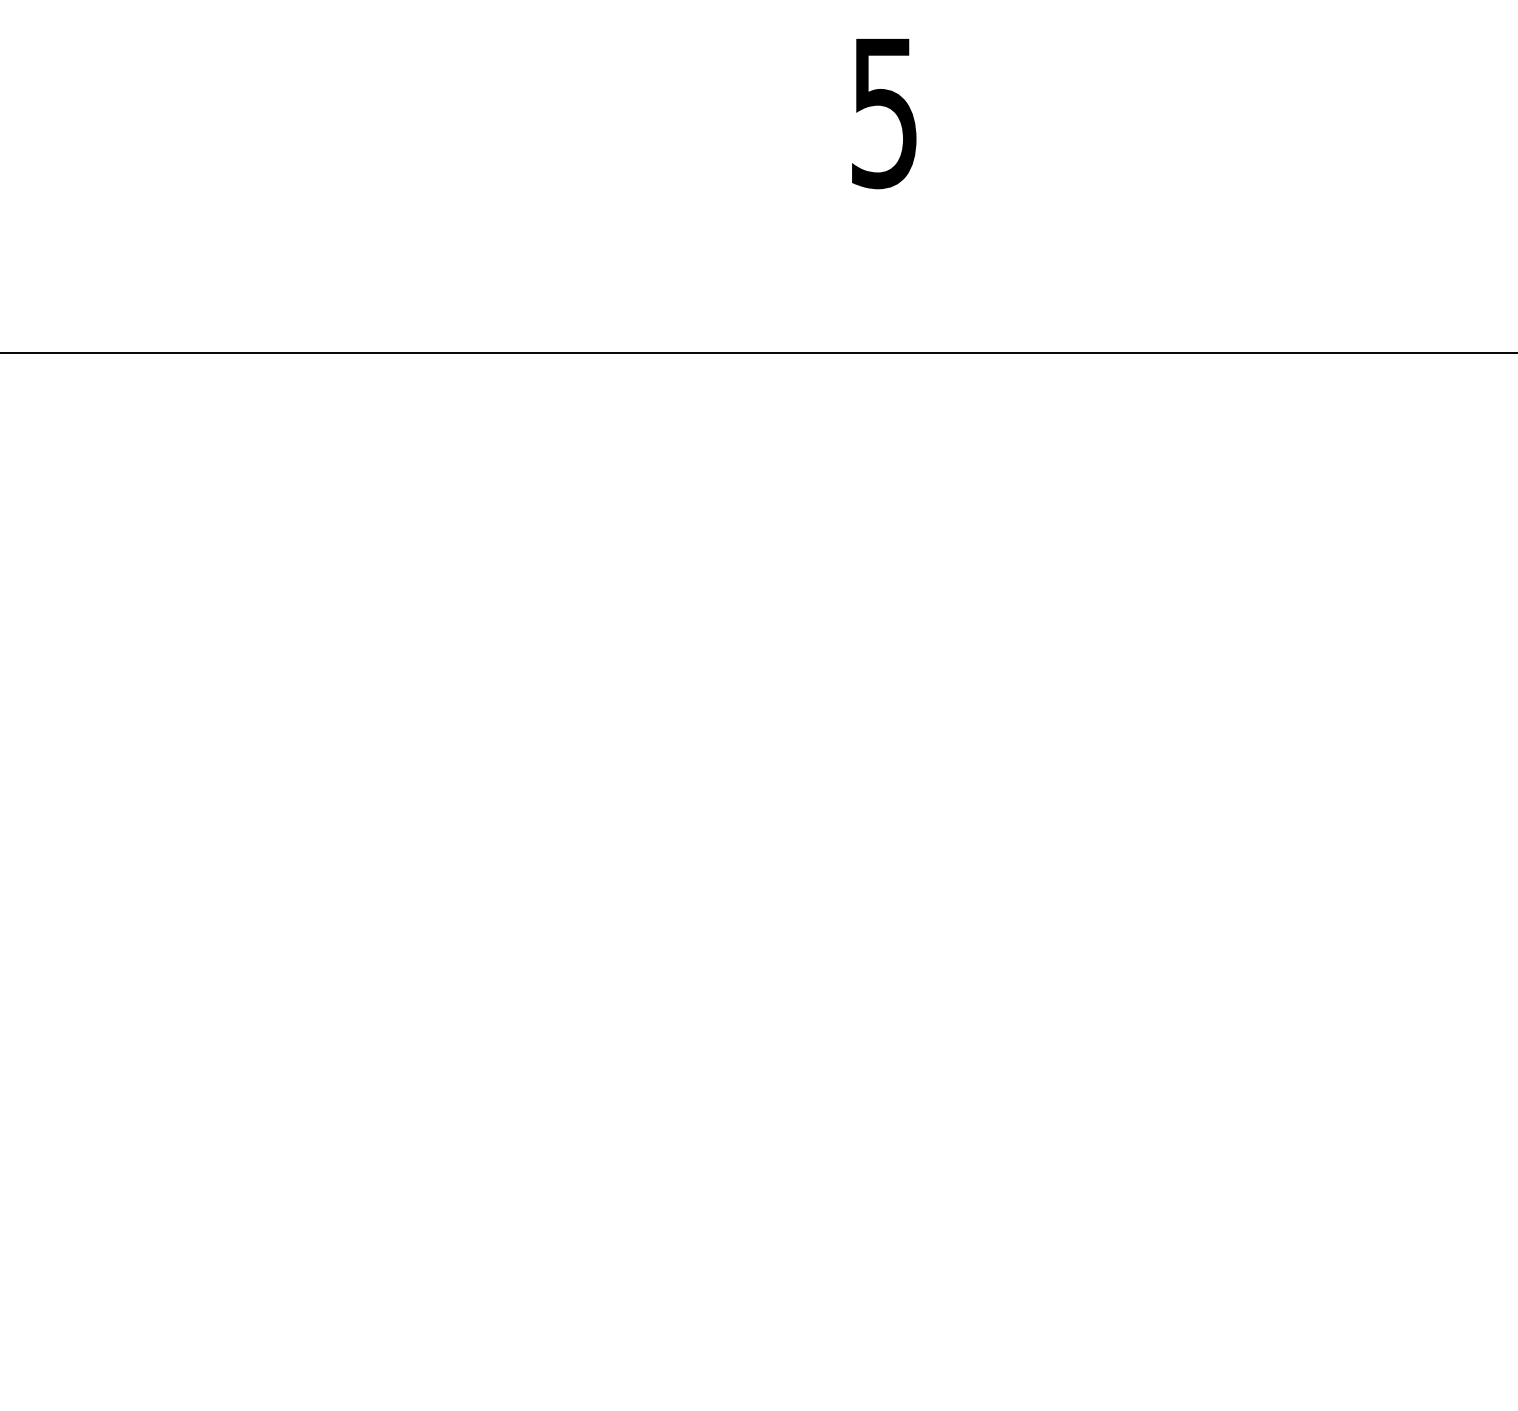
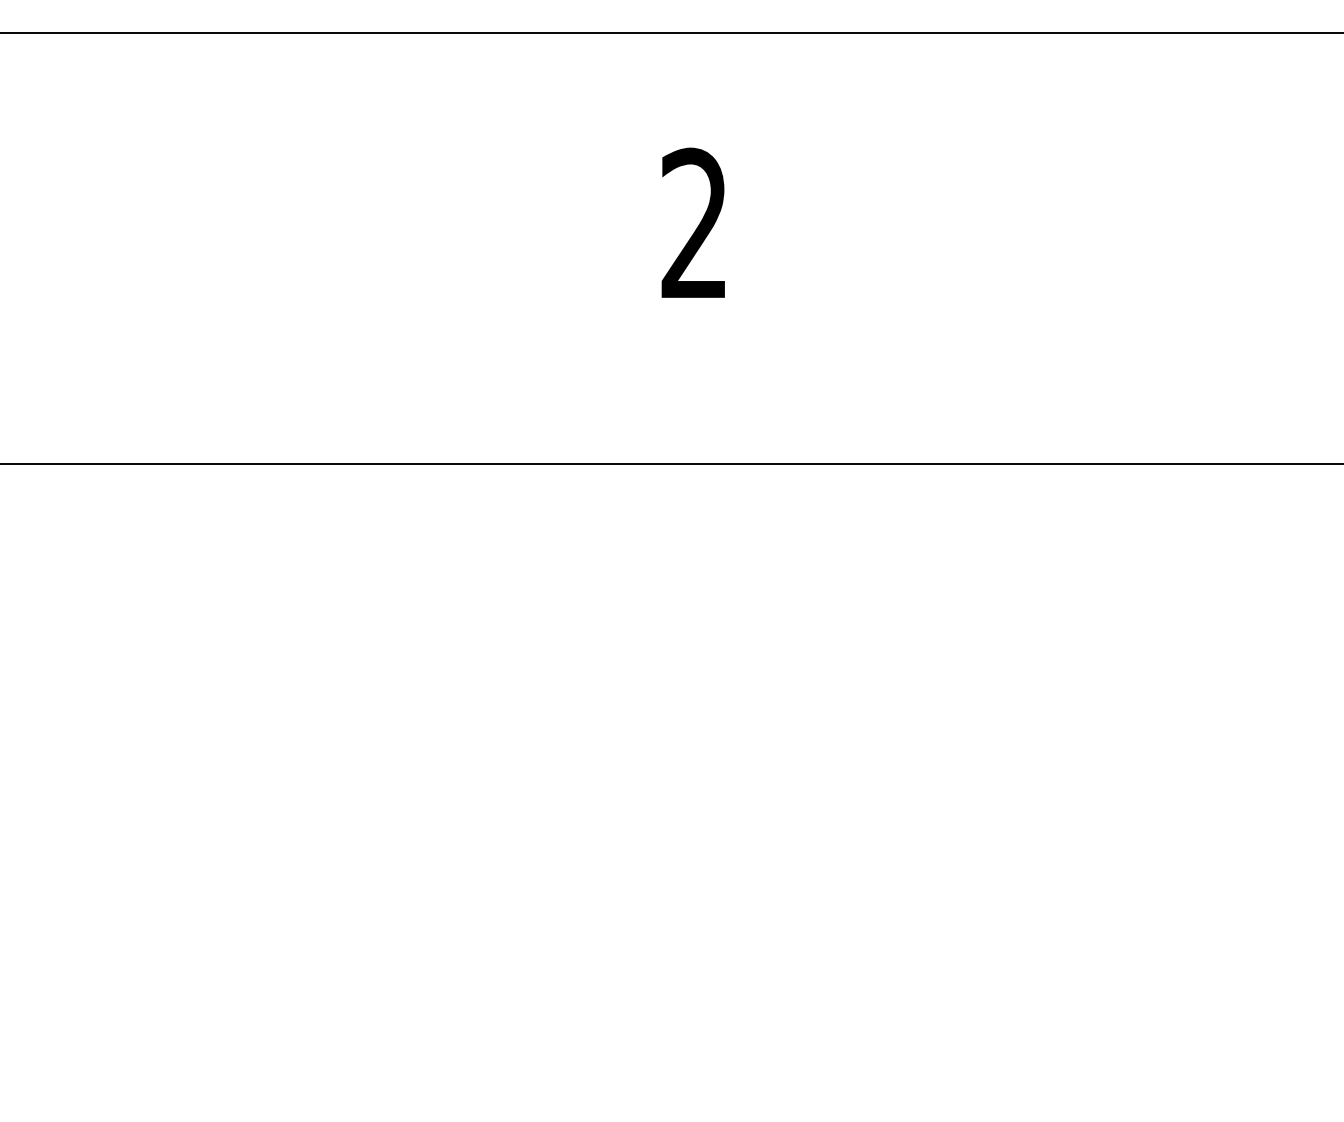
text: (883, 112) -> (693, 223), 5 -> 2

